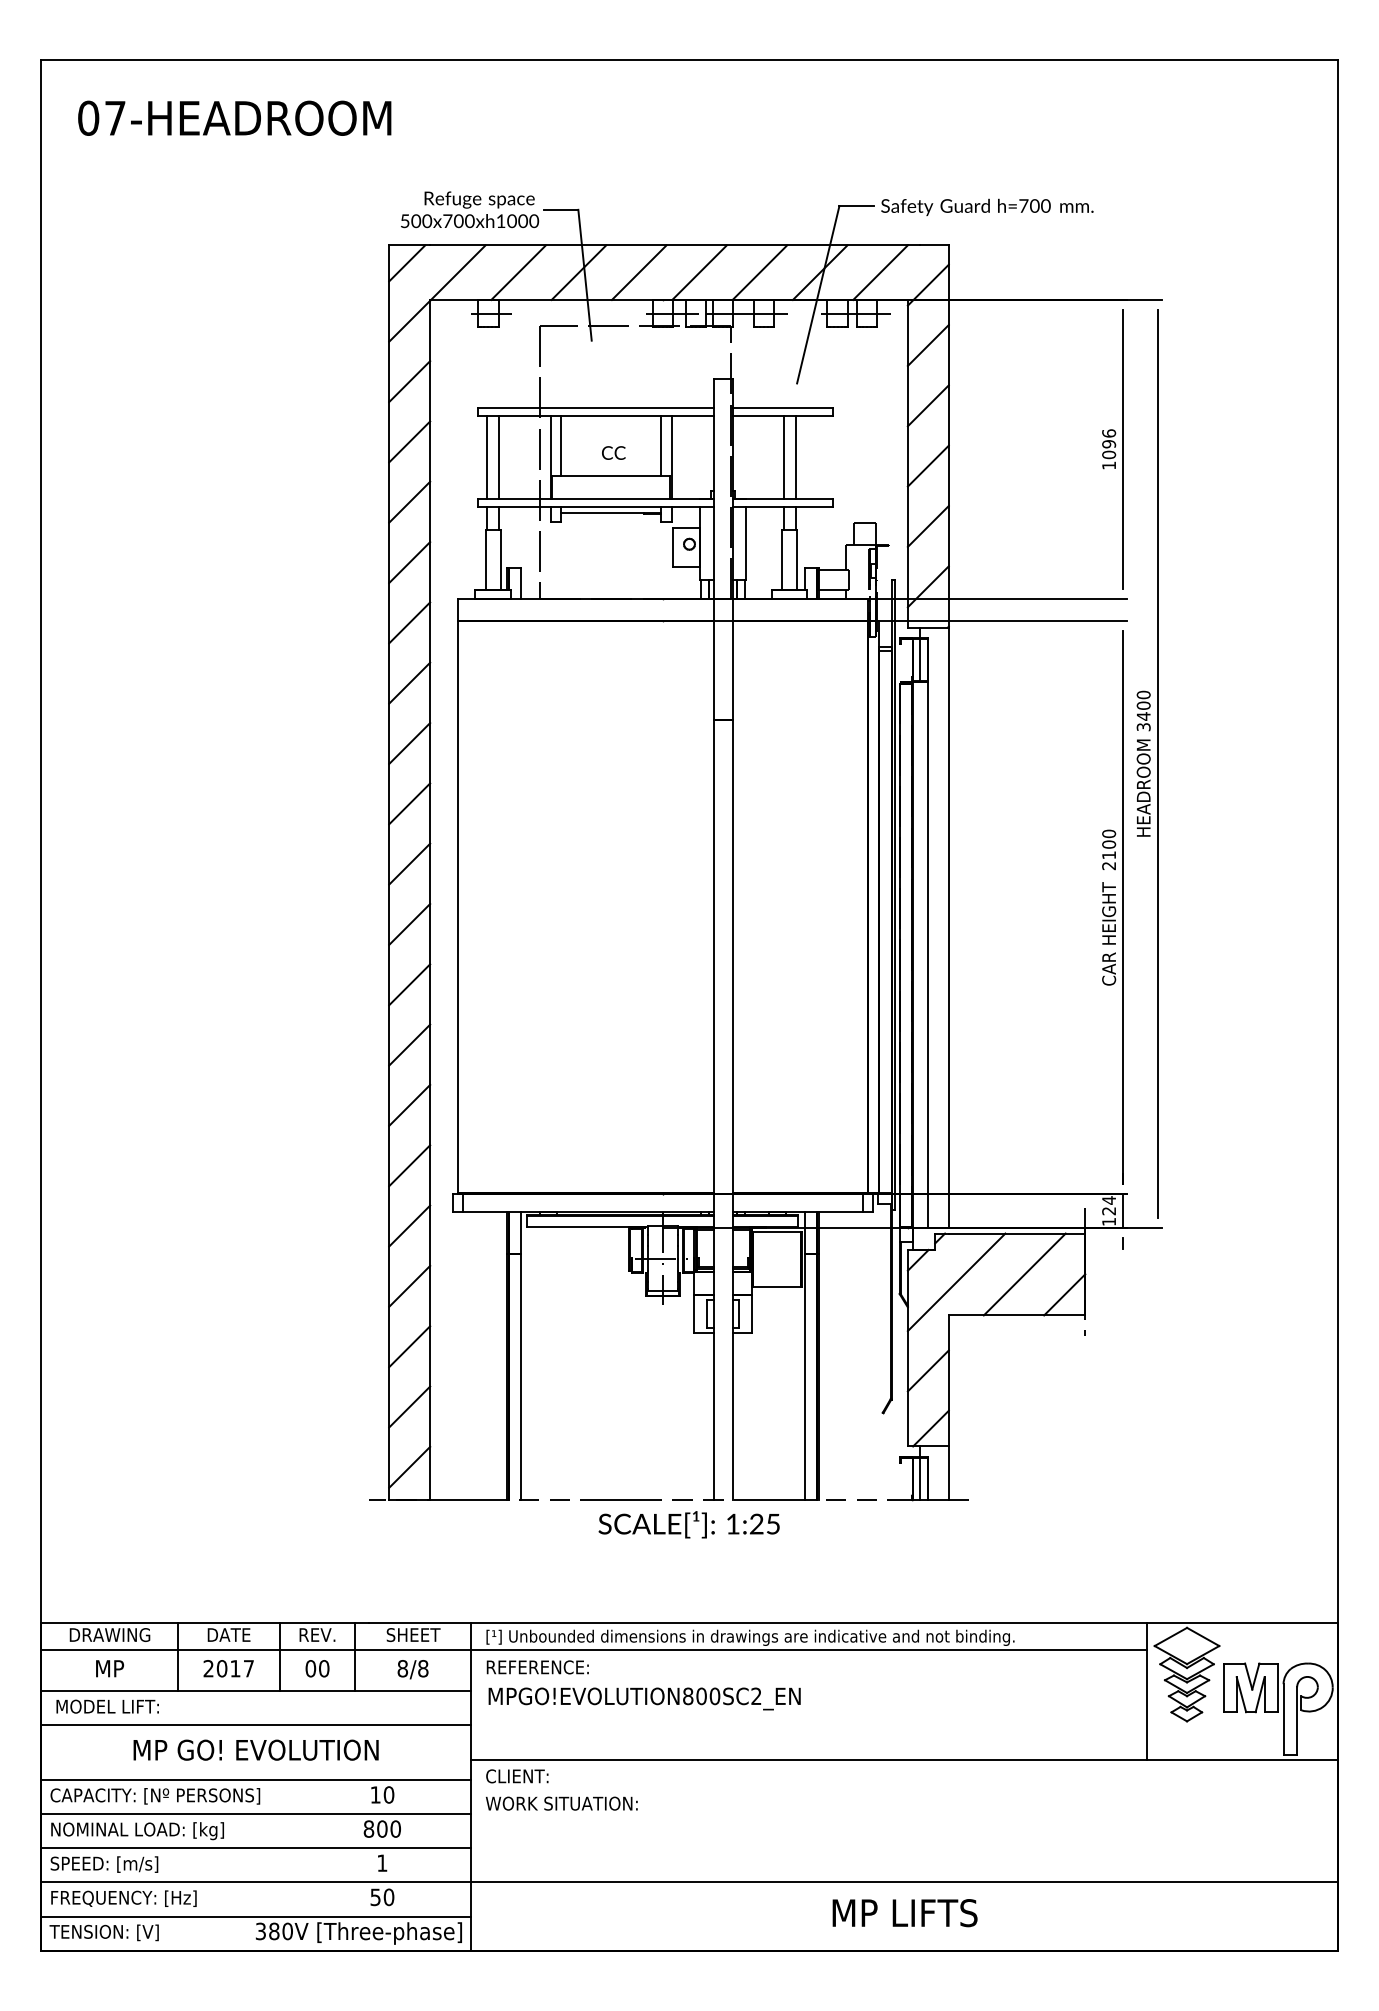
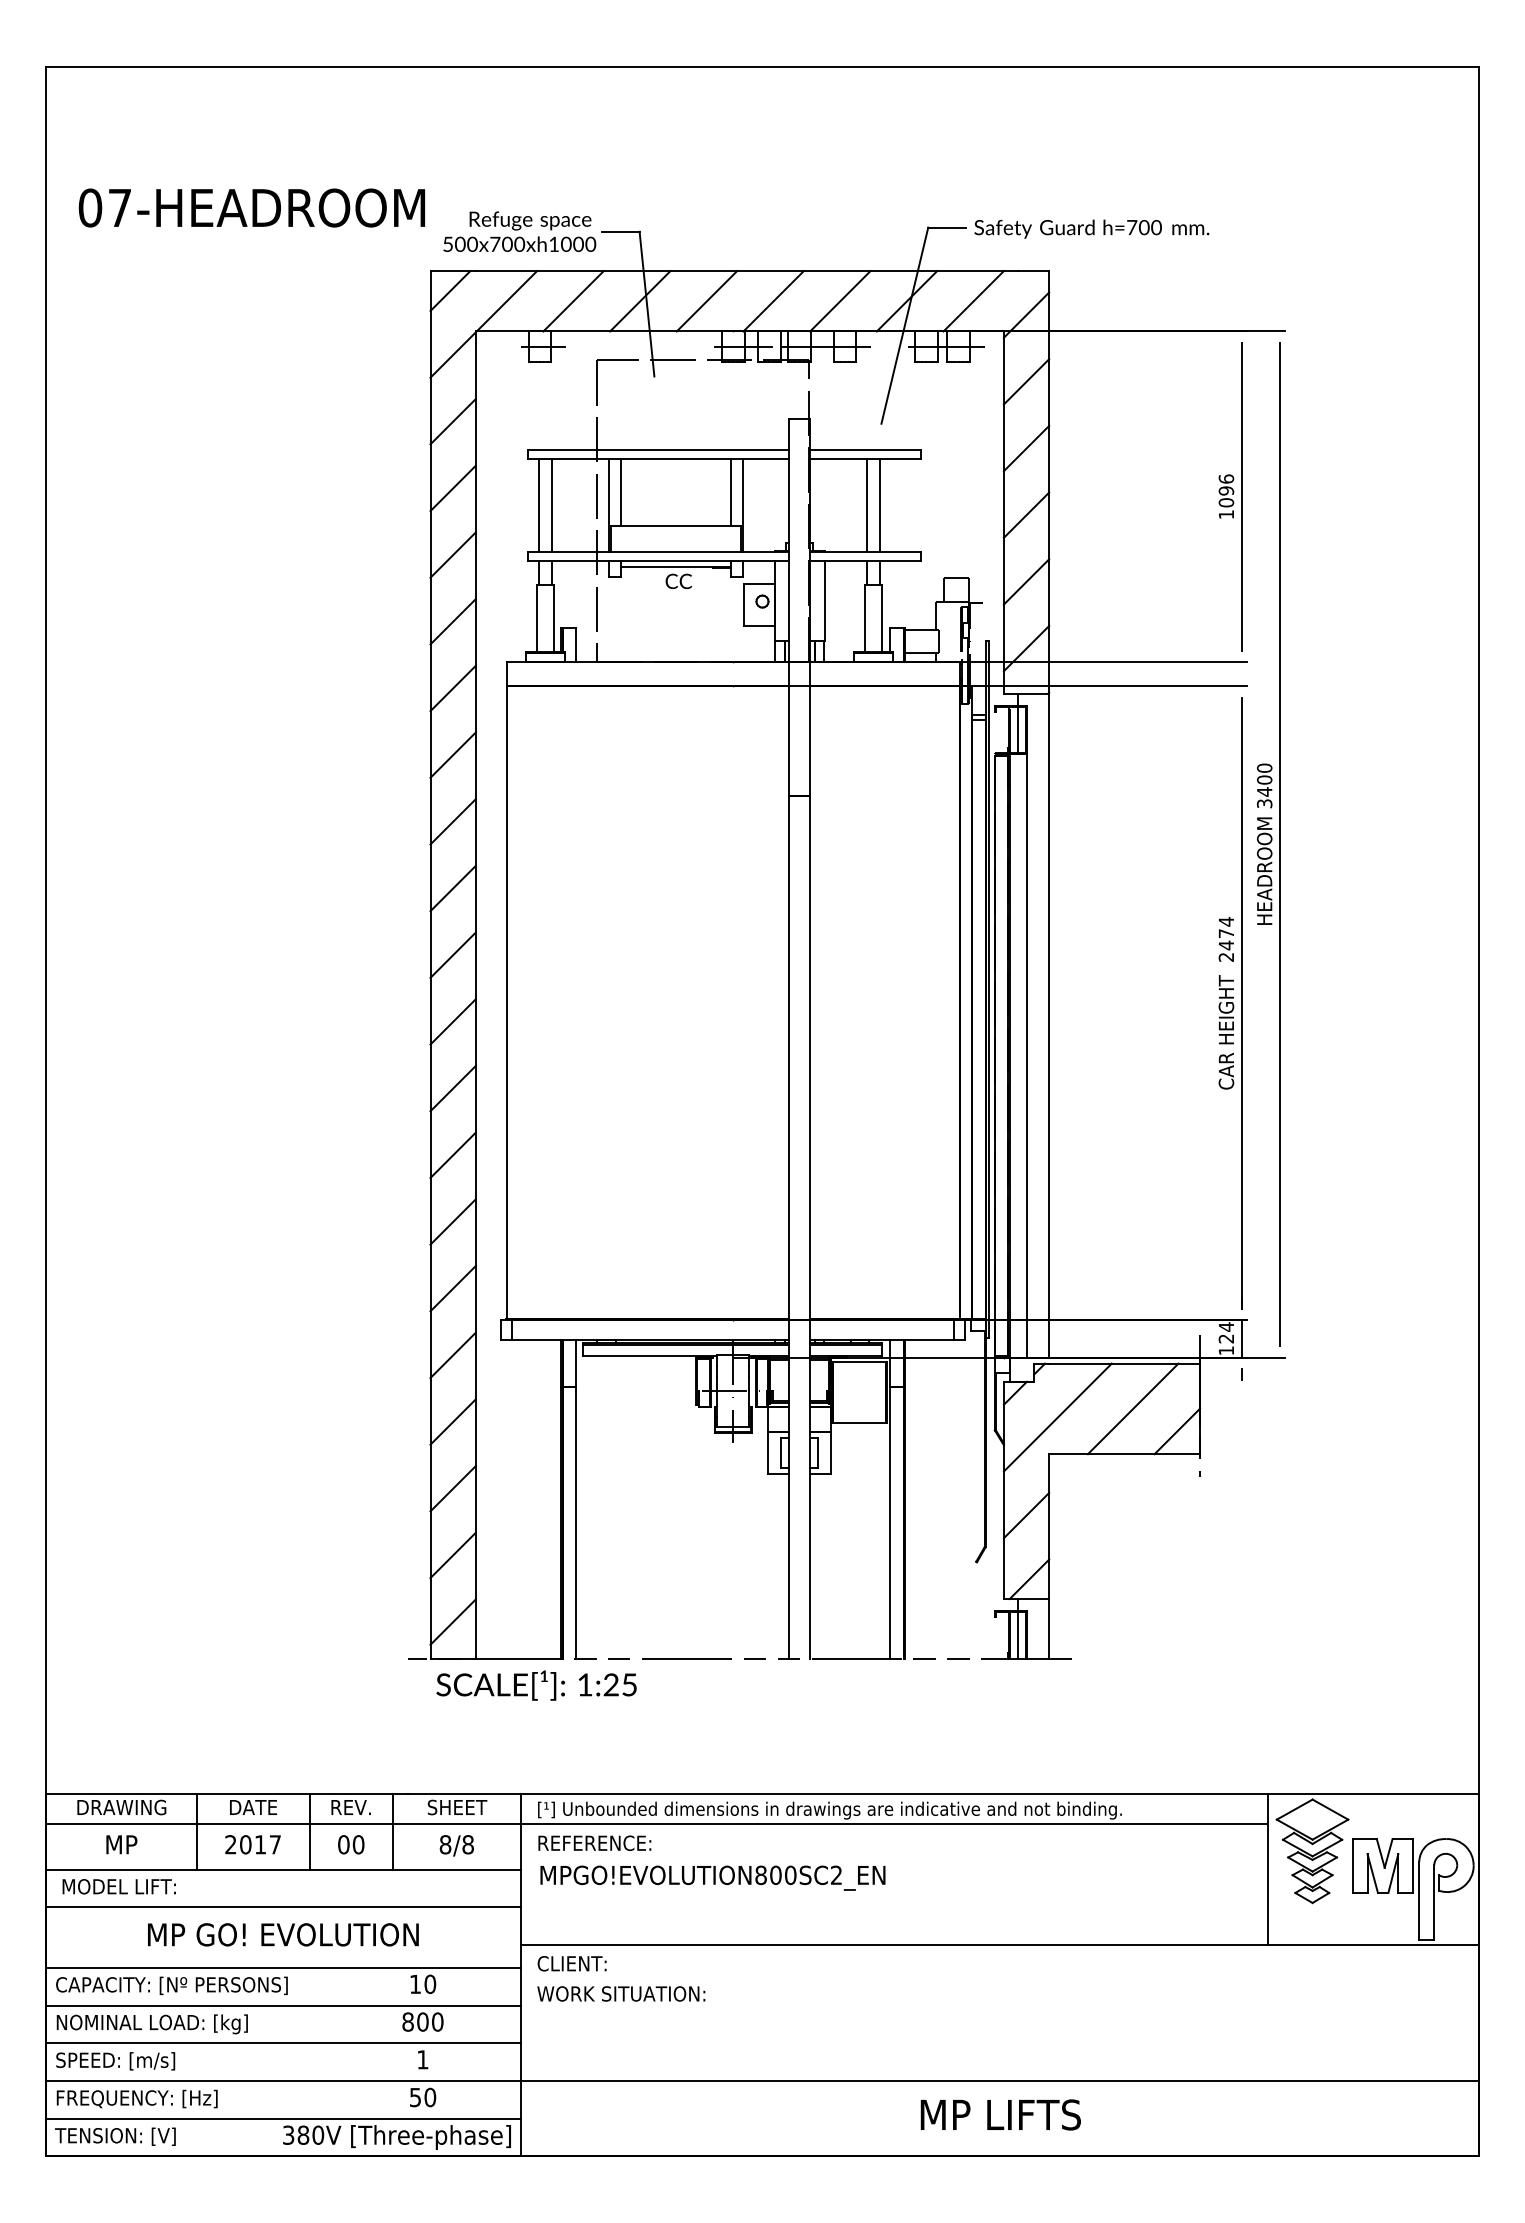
text: (234, 117) -> (251, 207), moved
text: (613, 452) -> (678, 580), moved
text: (1109, 844) -> (1226, 933), 2100 -> 2474
text: (688, 1524) -> (535, 1685), moved

